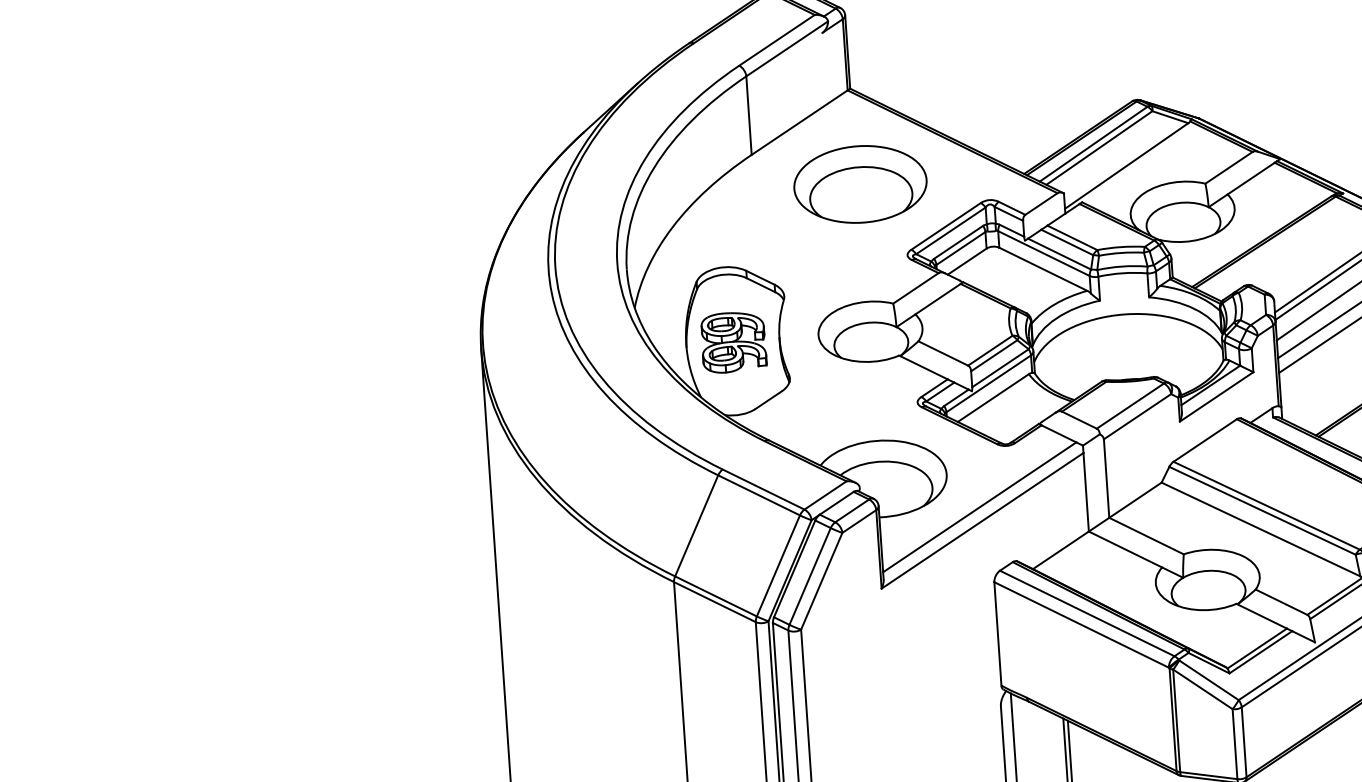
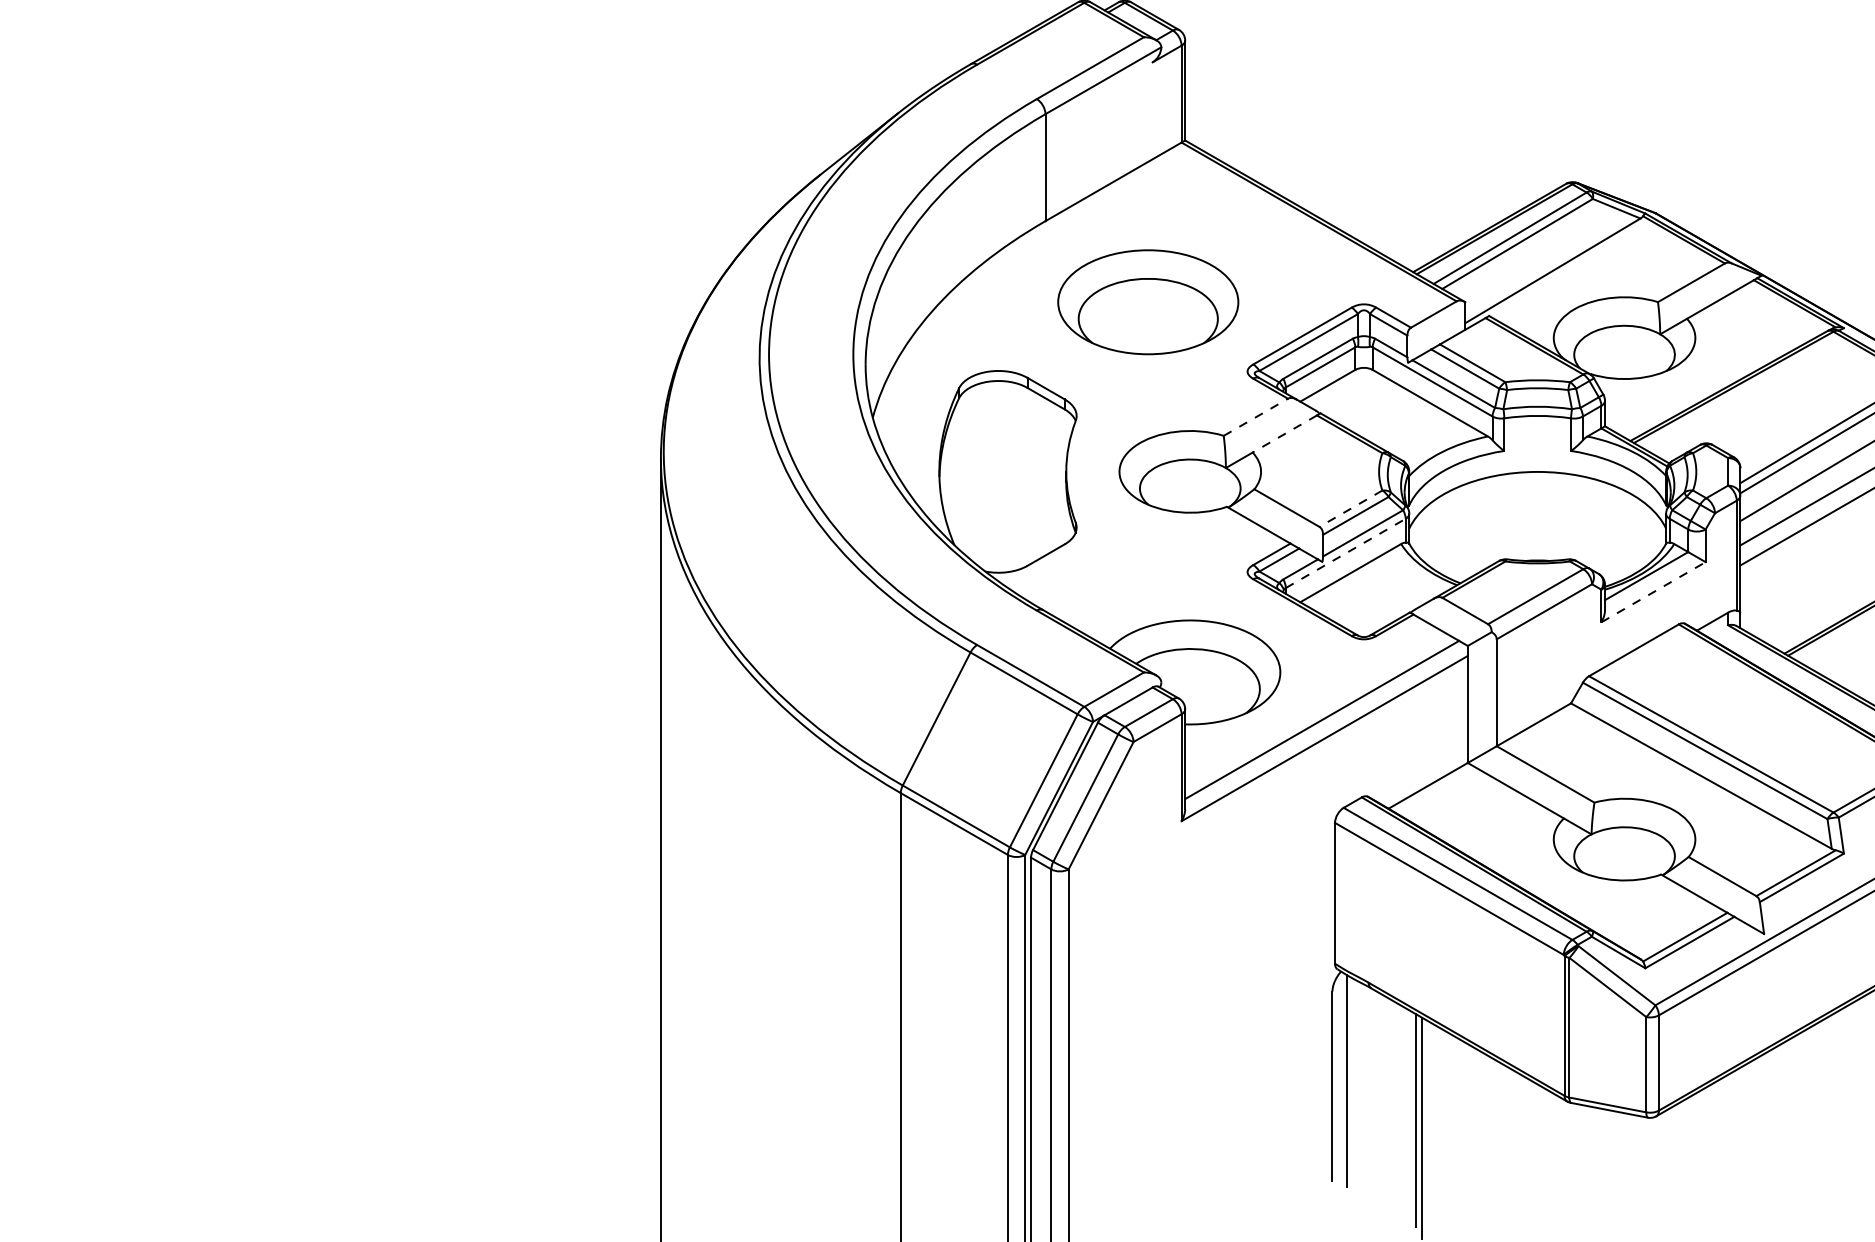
part: (860, 184) -> (1148, 302), moved
line: (916, 288) -> (1256, 417), solid -> dashed
line: (937, 299) -> (1284, 434), solid -> dashed
part: (733, 342) -> (1003, 473), removed
line: (989, 350) -> (1350, 508), solid -> dashed
line: (989, 383) -> (1346, 553), solid -> dashed
line: (1216, 396) -> (1653, 591), solid -> dashed

